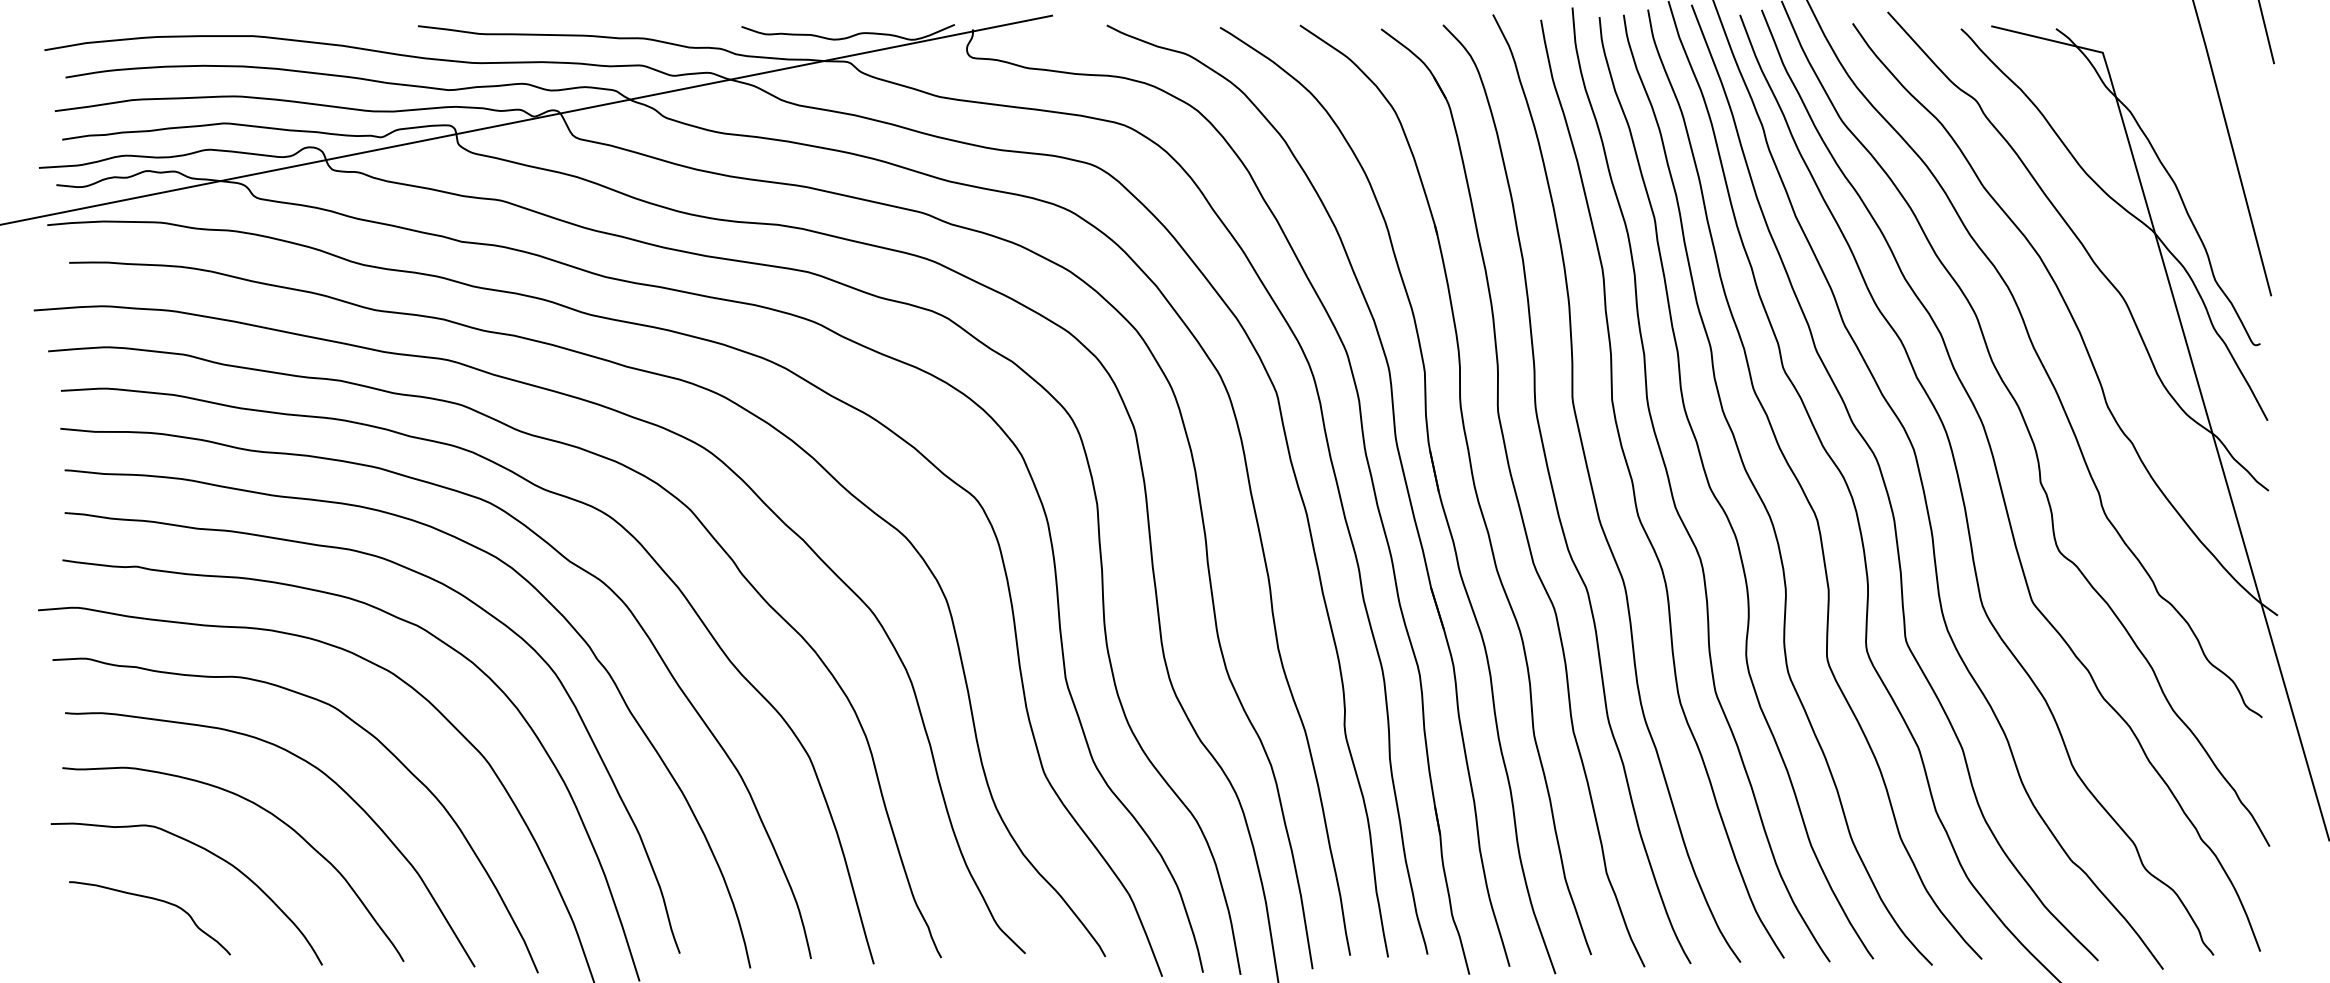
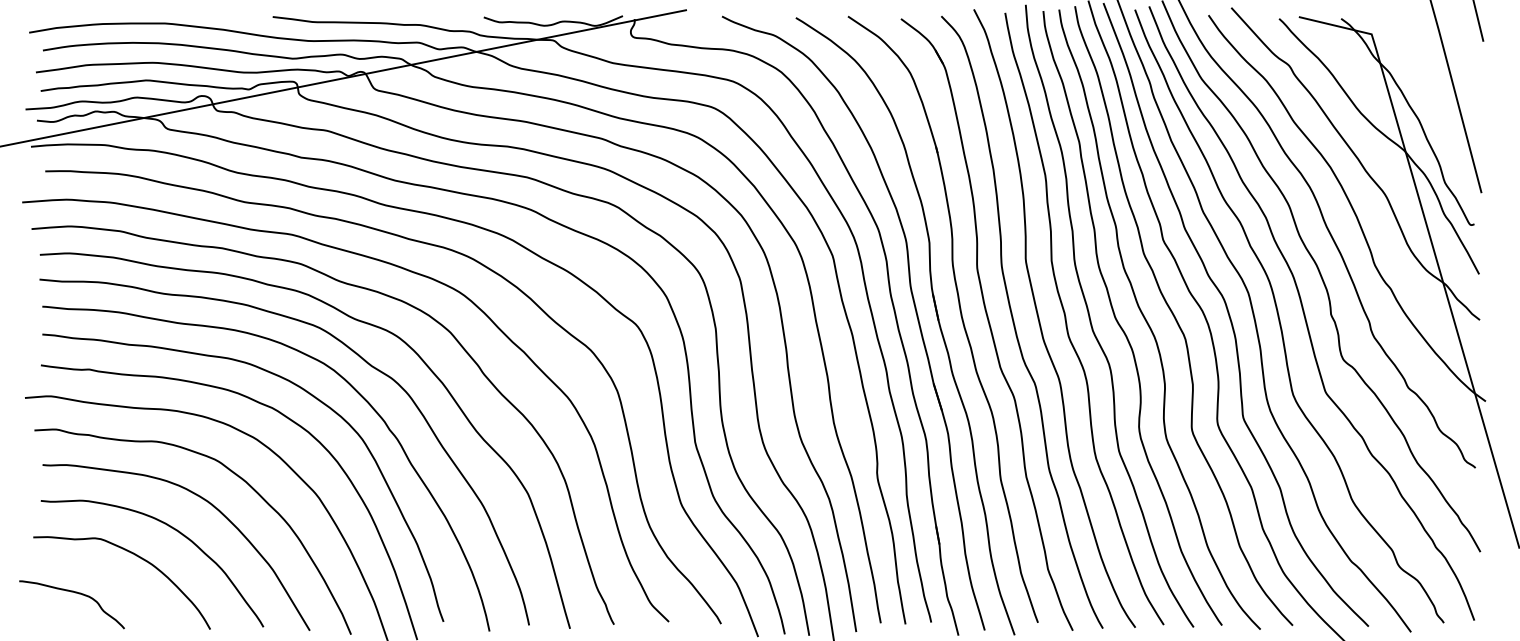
curve: (155, 900) -> (75, 593), moved

